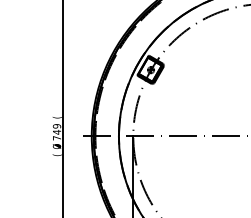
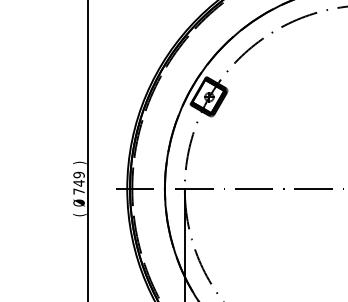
text: (57, 117) -> (79, 162), ( -> )

